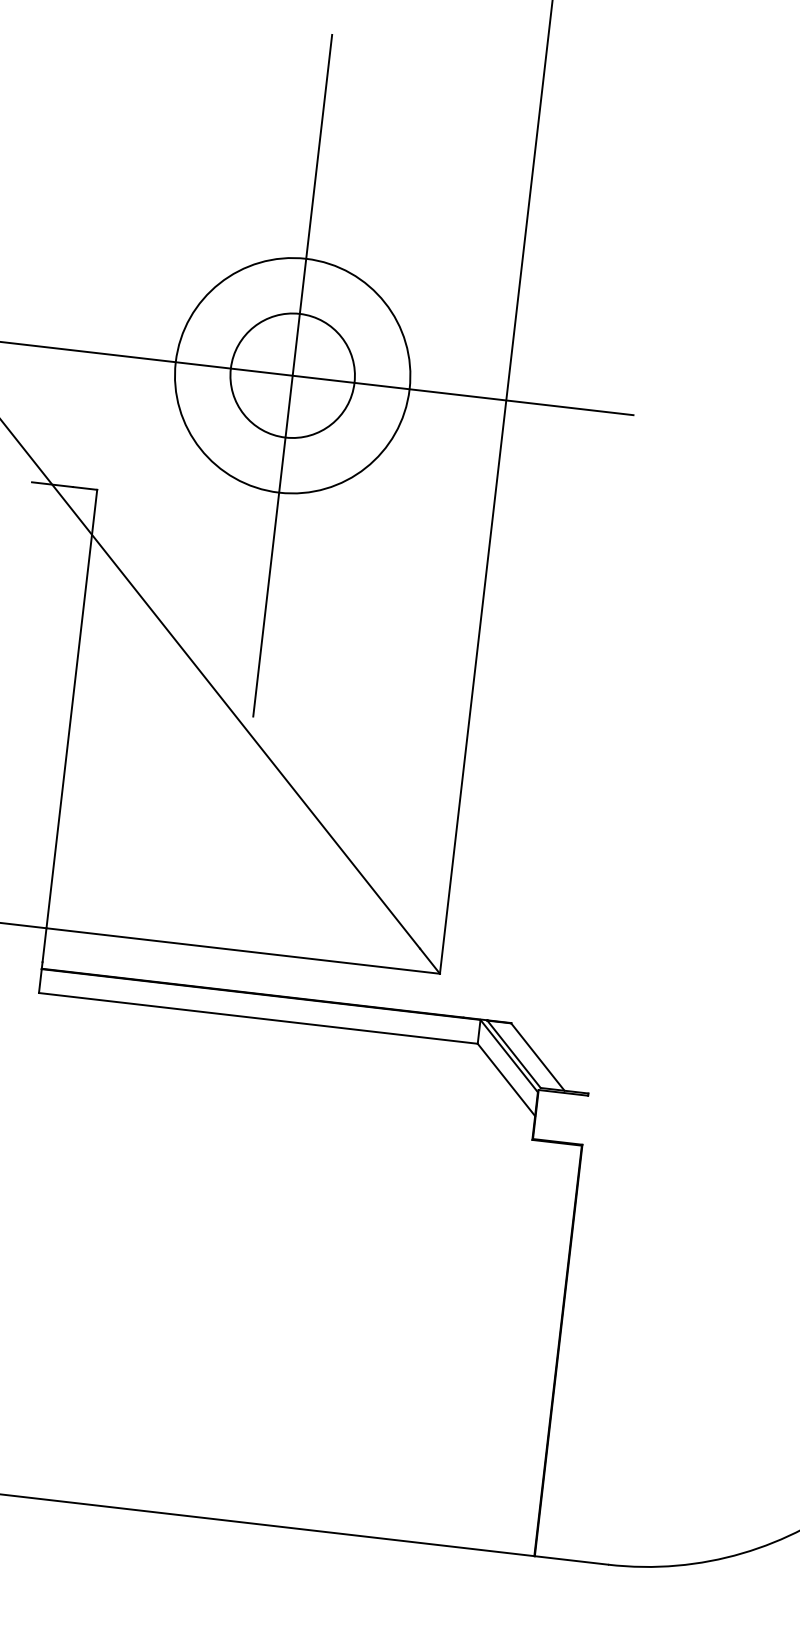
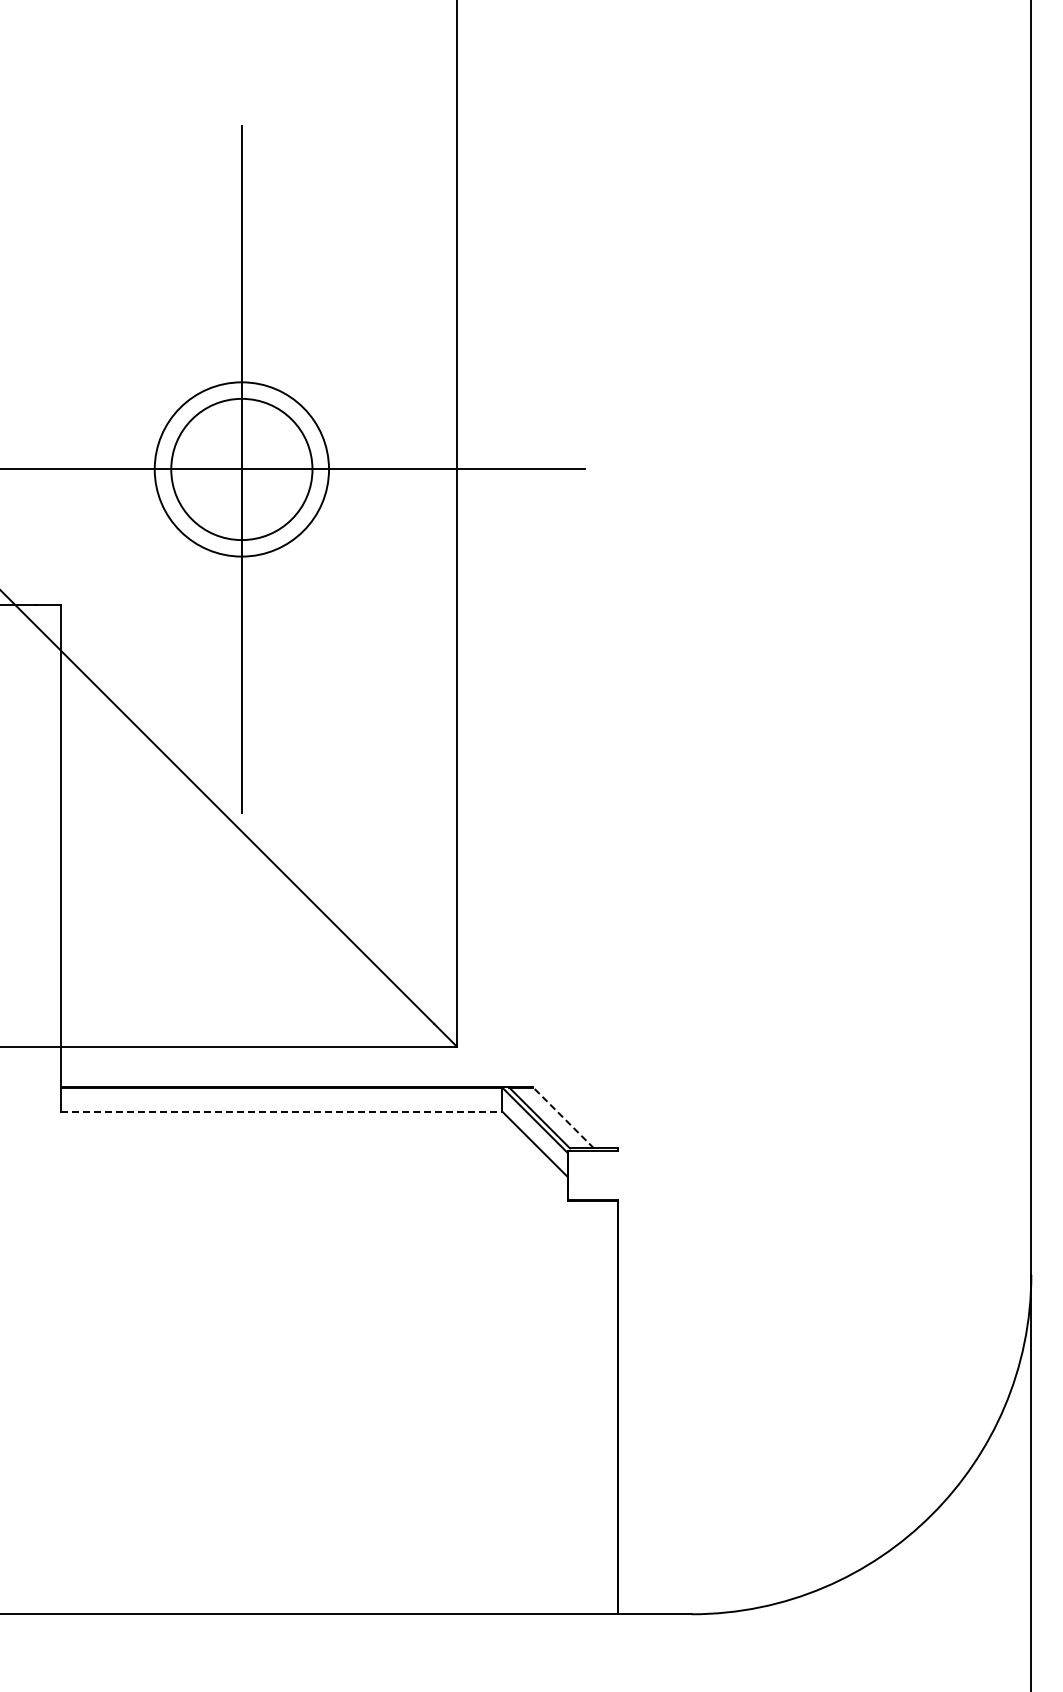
circle: (292, 375) -> (241, 469), size x0.6
circle: (292, 375) -> (241, 469), size x1.4
line: (258, 1018) -> (281, 1111), solid -> dashed
line: (537, 1057) -> (563, 1118), solid -> dashed

